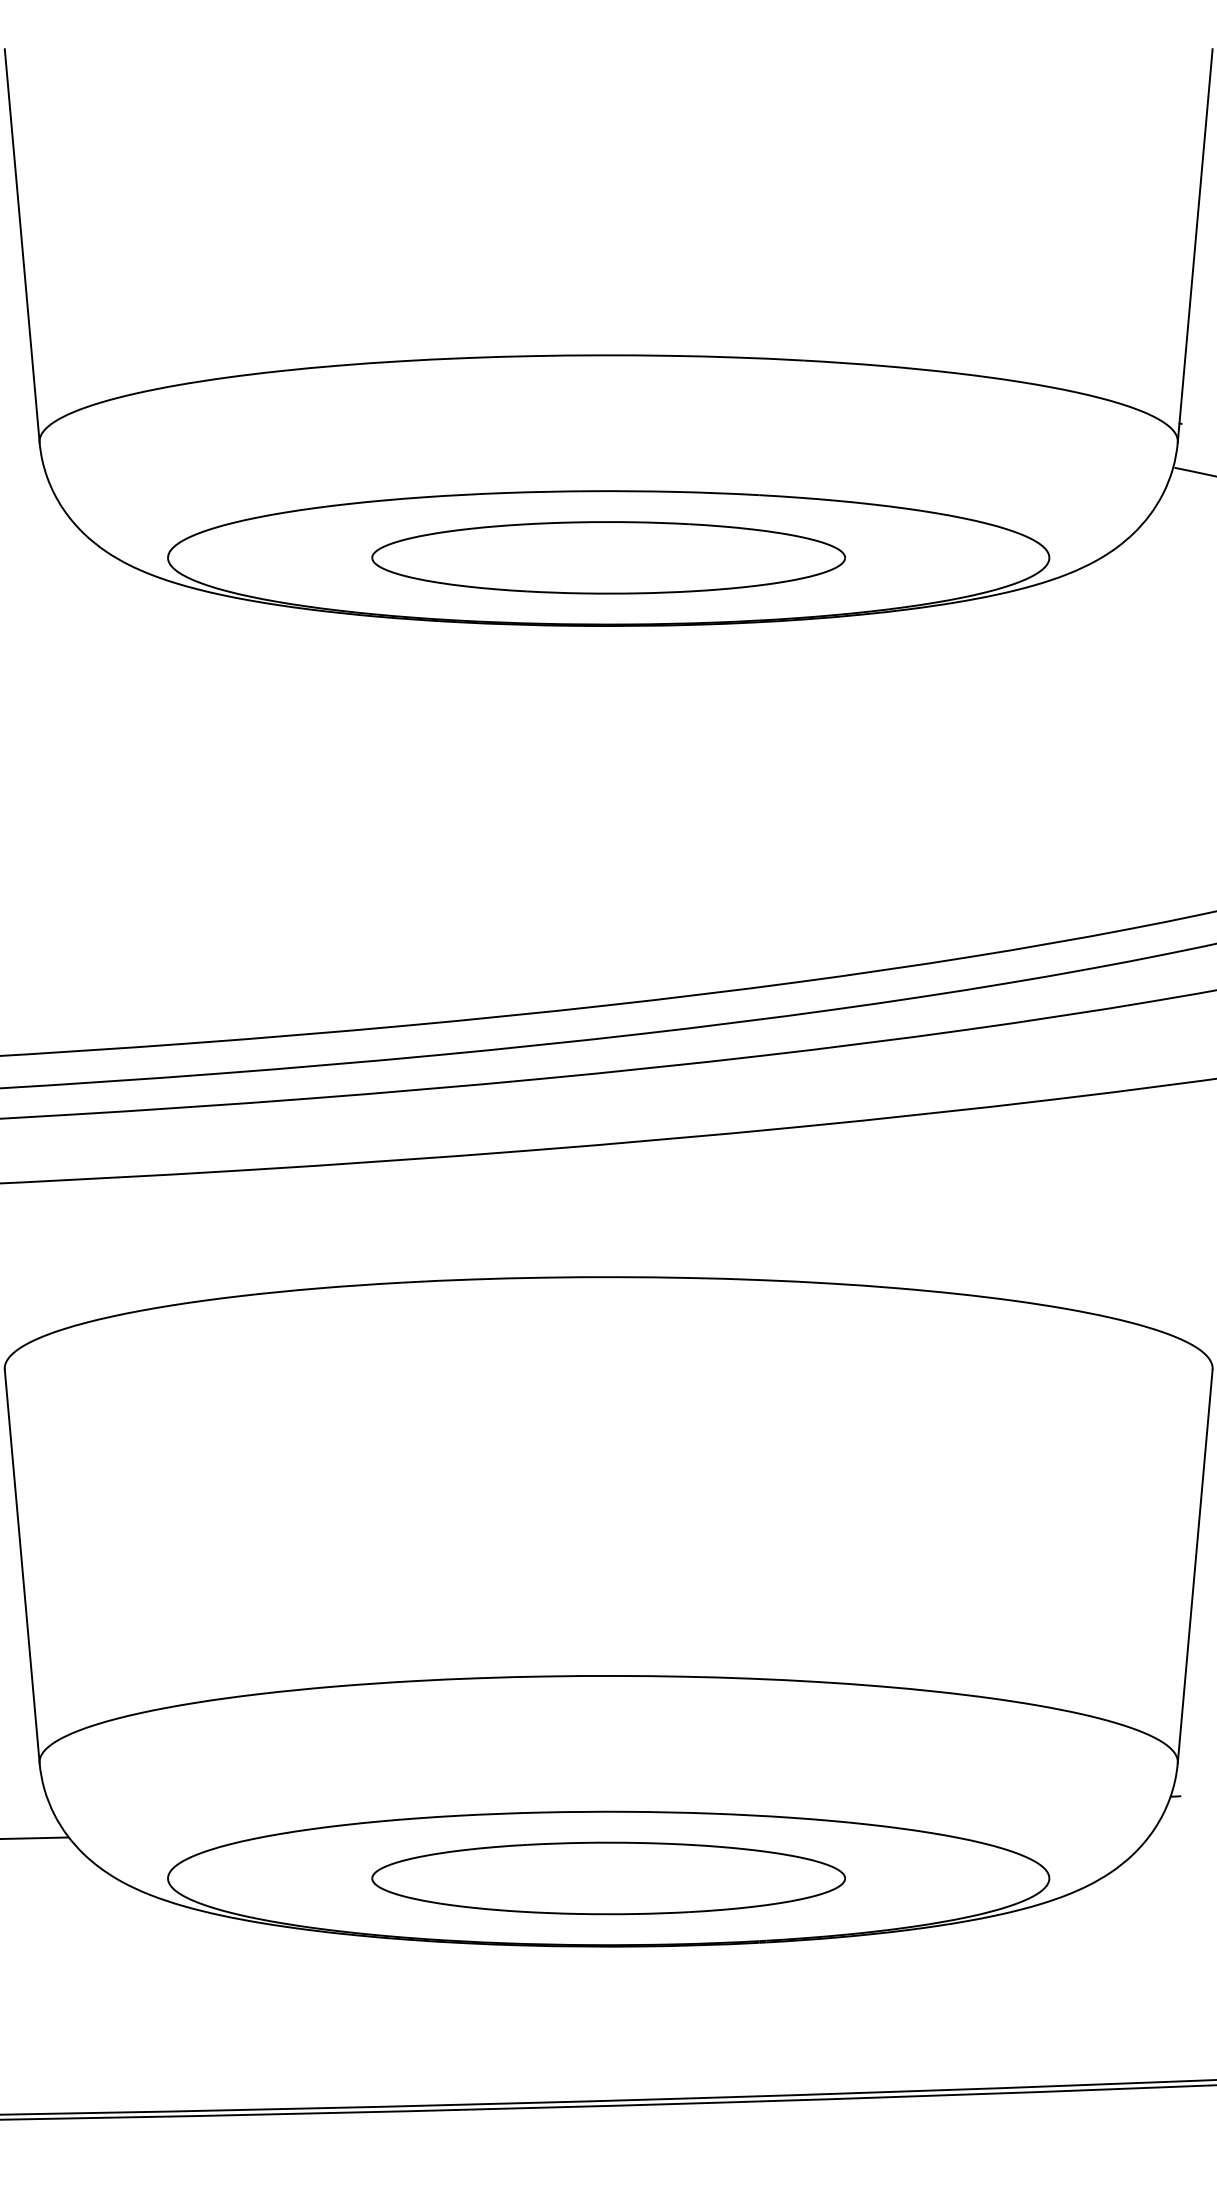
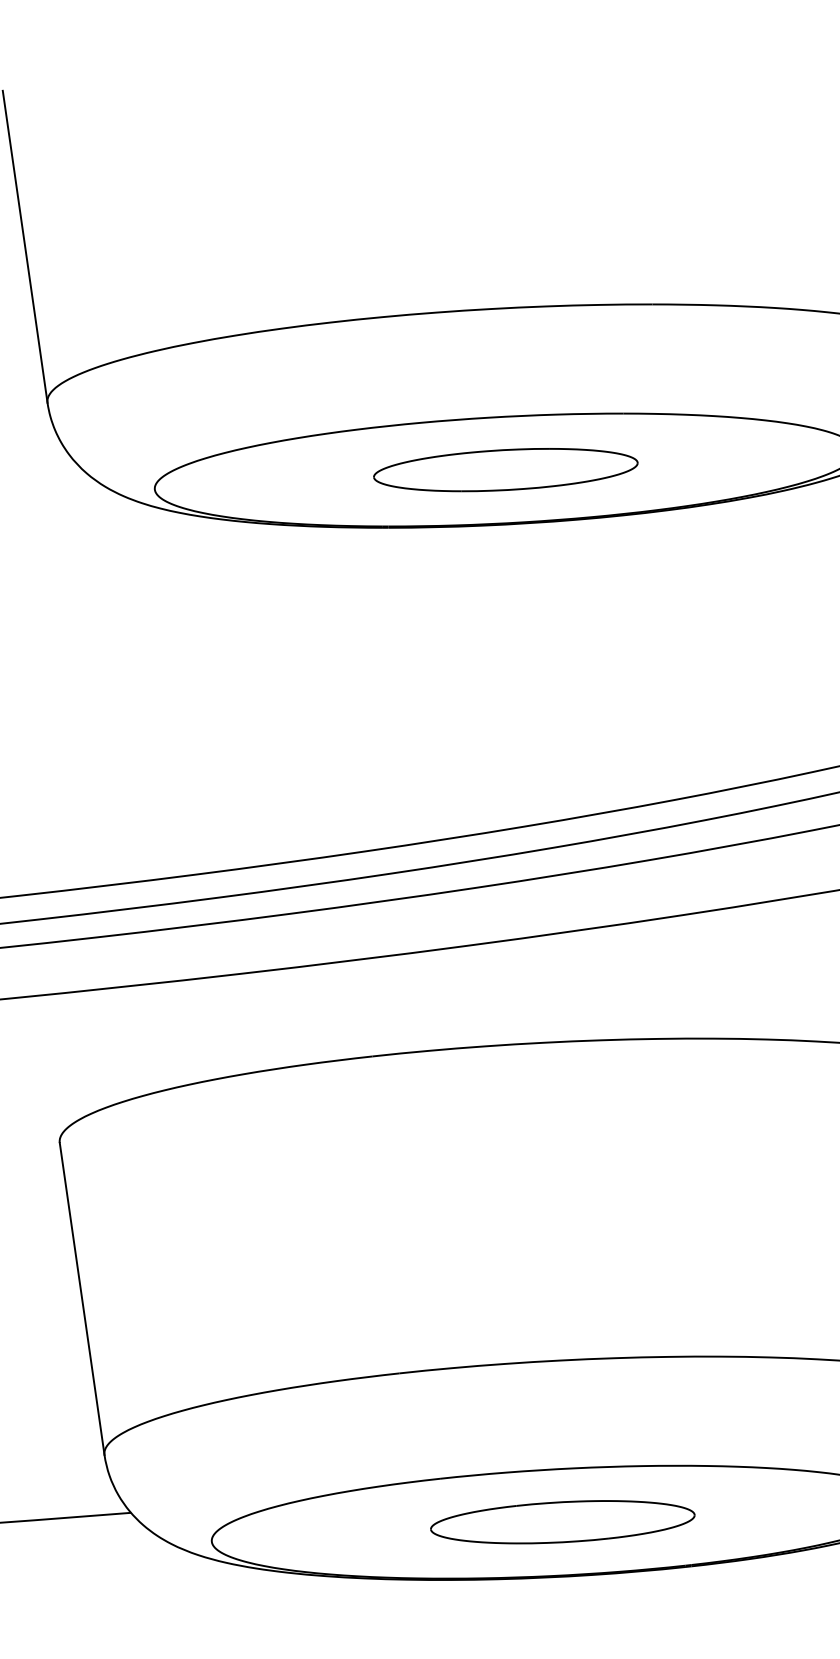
part: (608, 557) -> (505, 469), size x0.7
part: (608, 1878) -> (562, 1522), size x0.7

